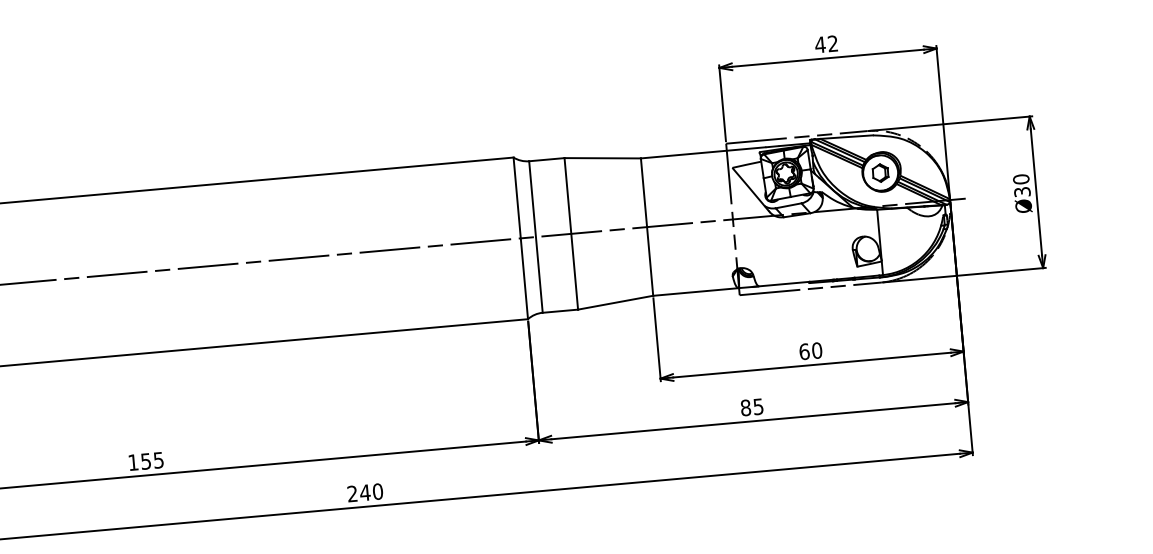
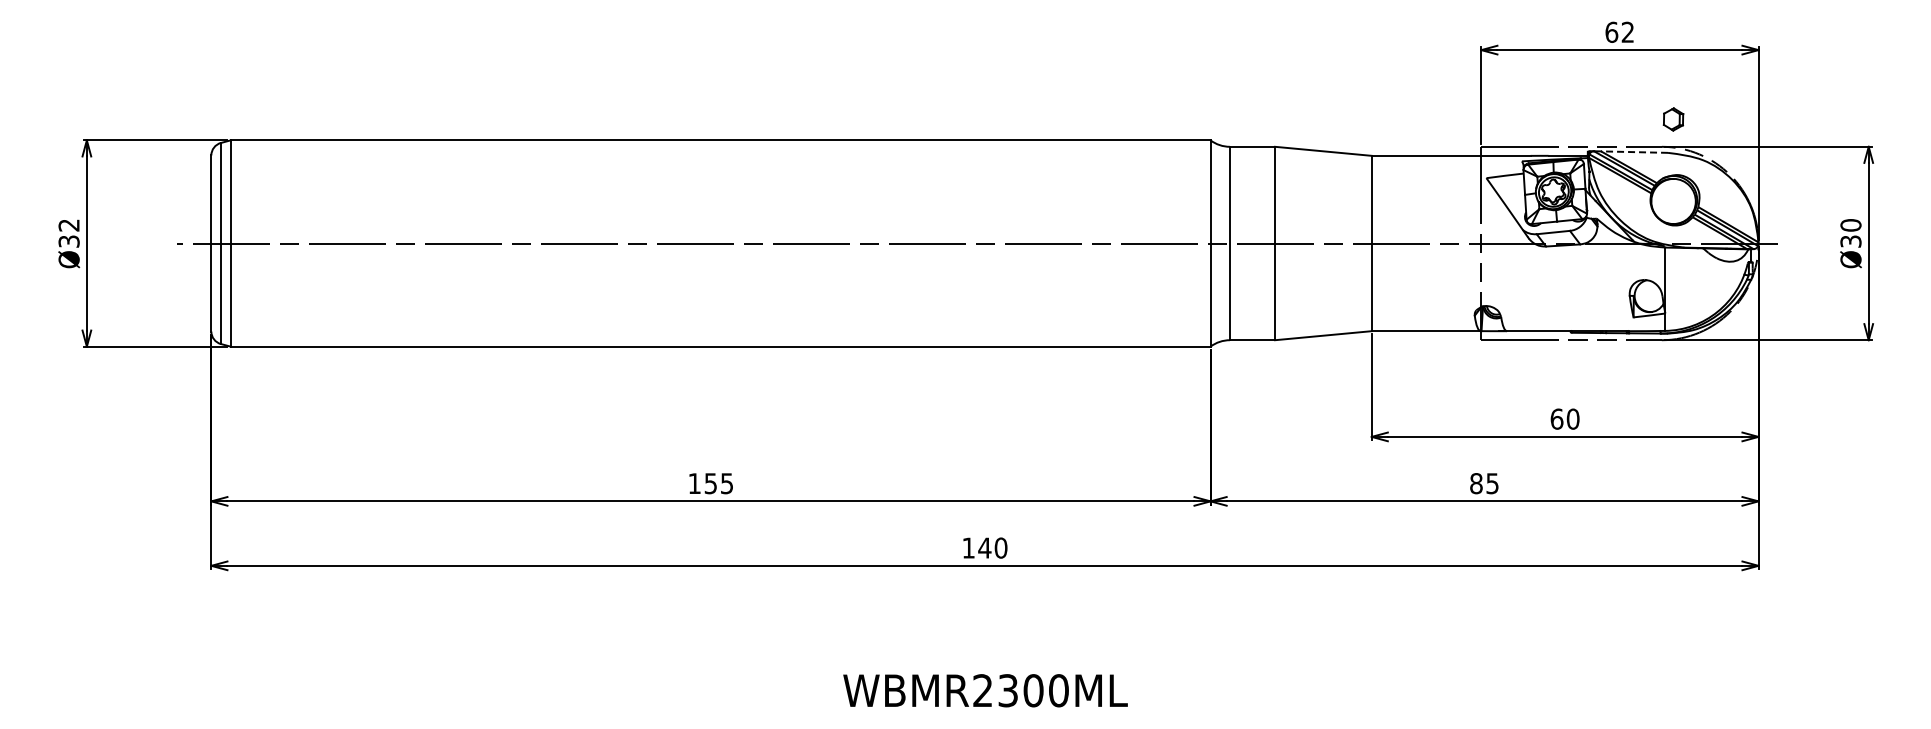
text: (820, 44) -> (1611, 31), 42 -> 62
line: (846, 137) -> (1634, 152), solid -> dashed
part: (880, 173) -> (1673, 119), moved
text: (352, 493) -> (968, 547), 240 -> 140

